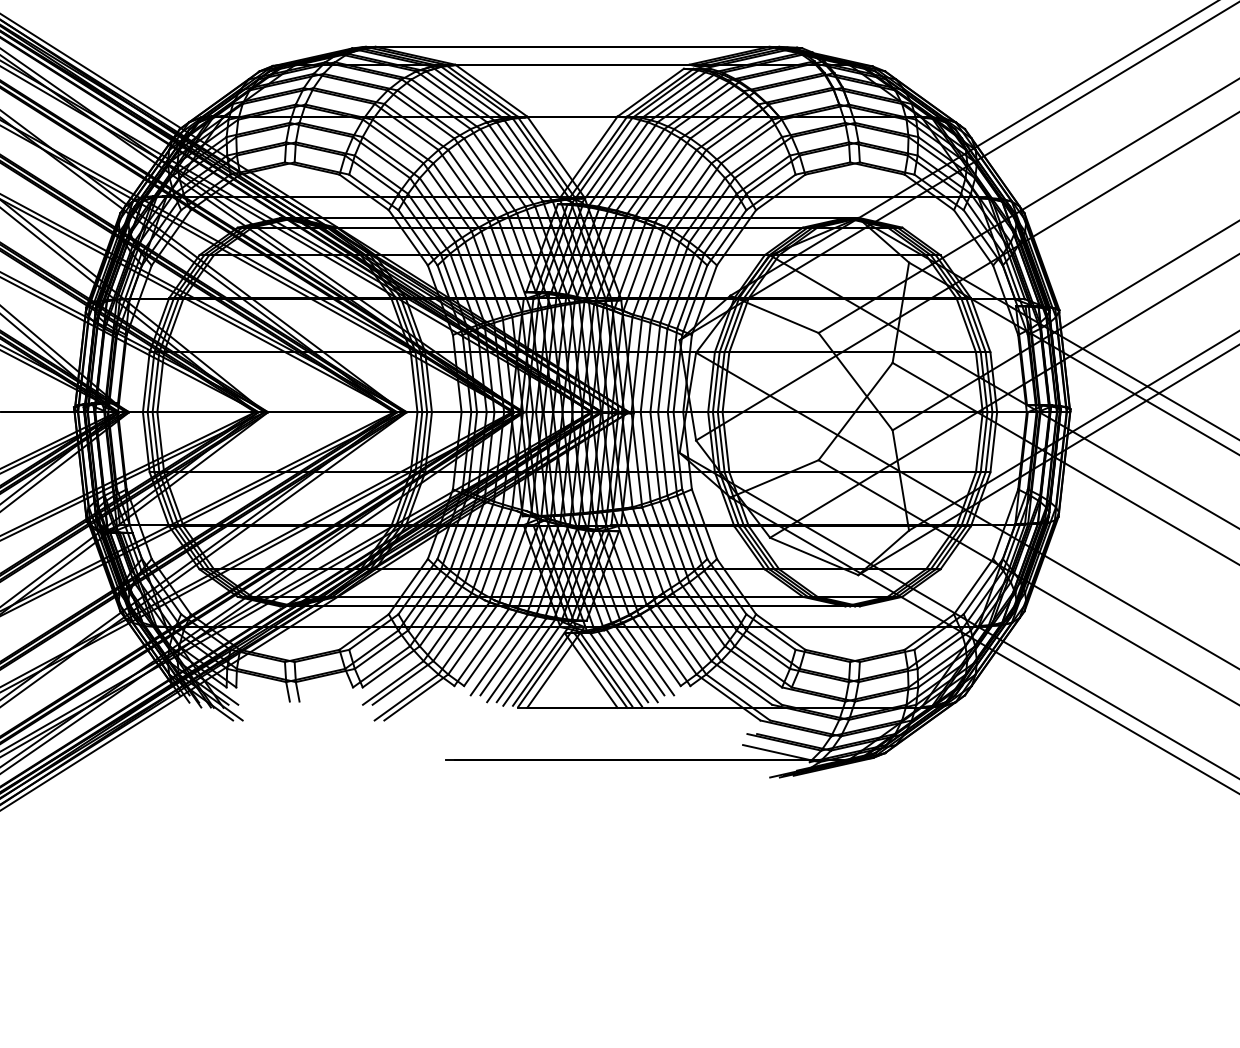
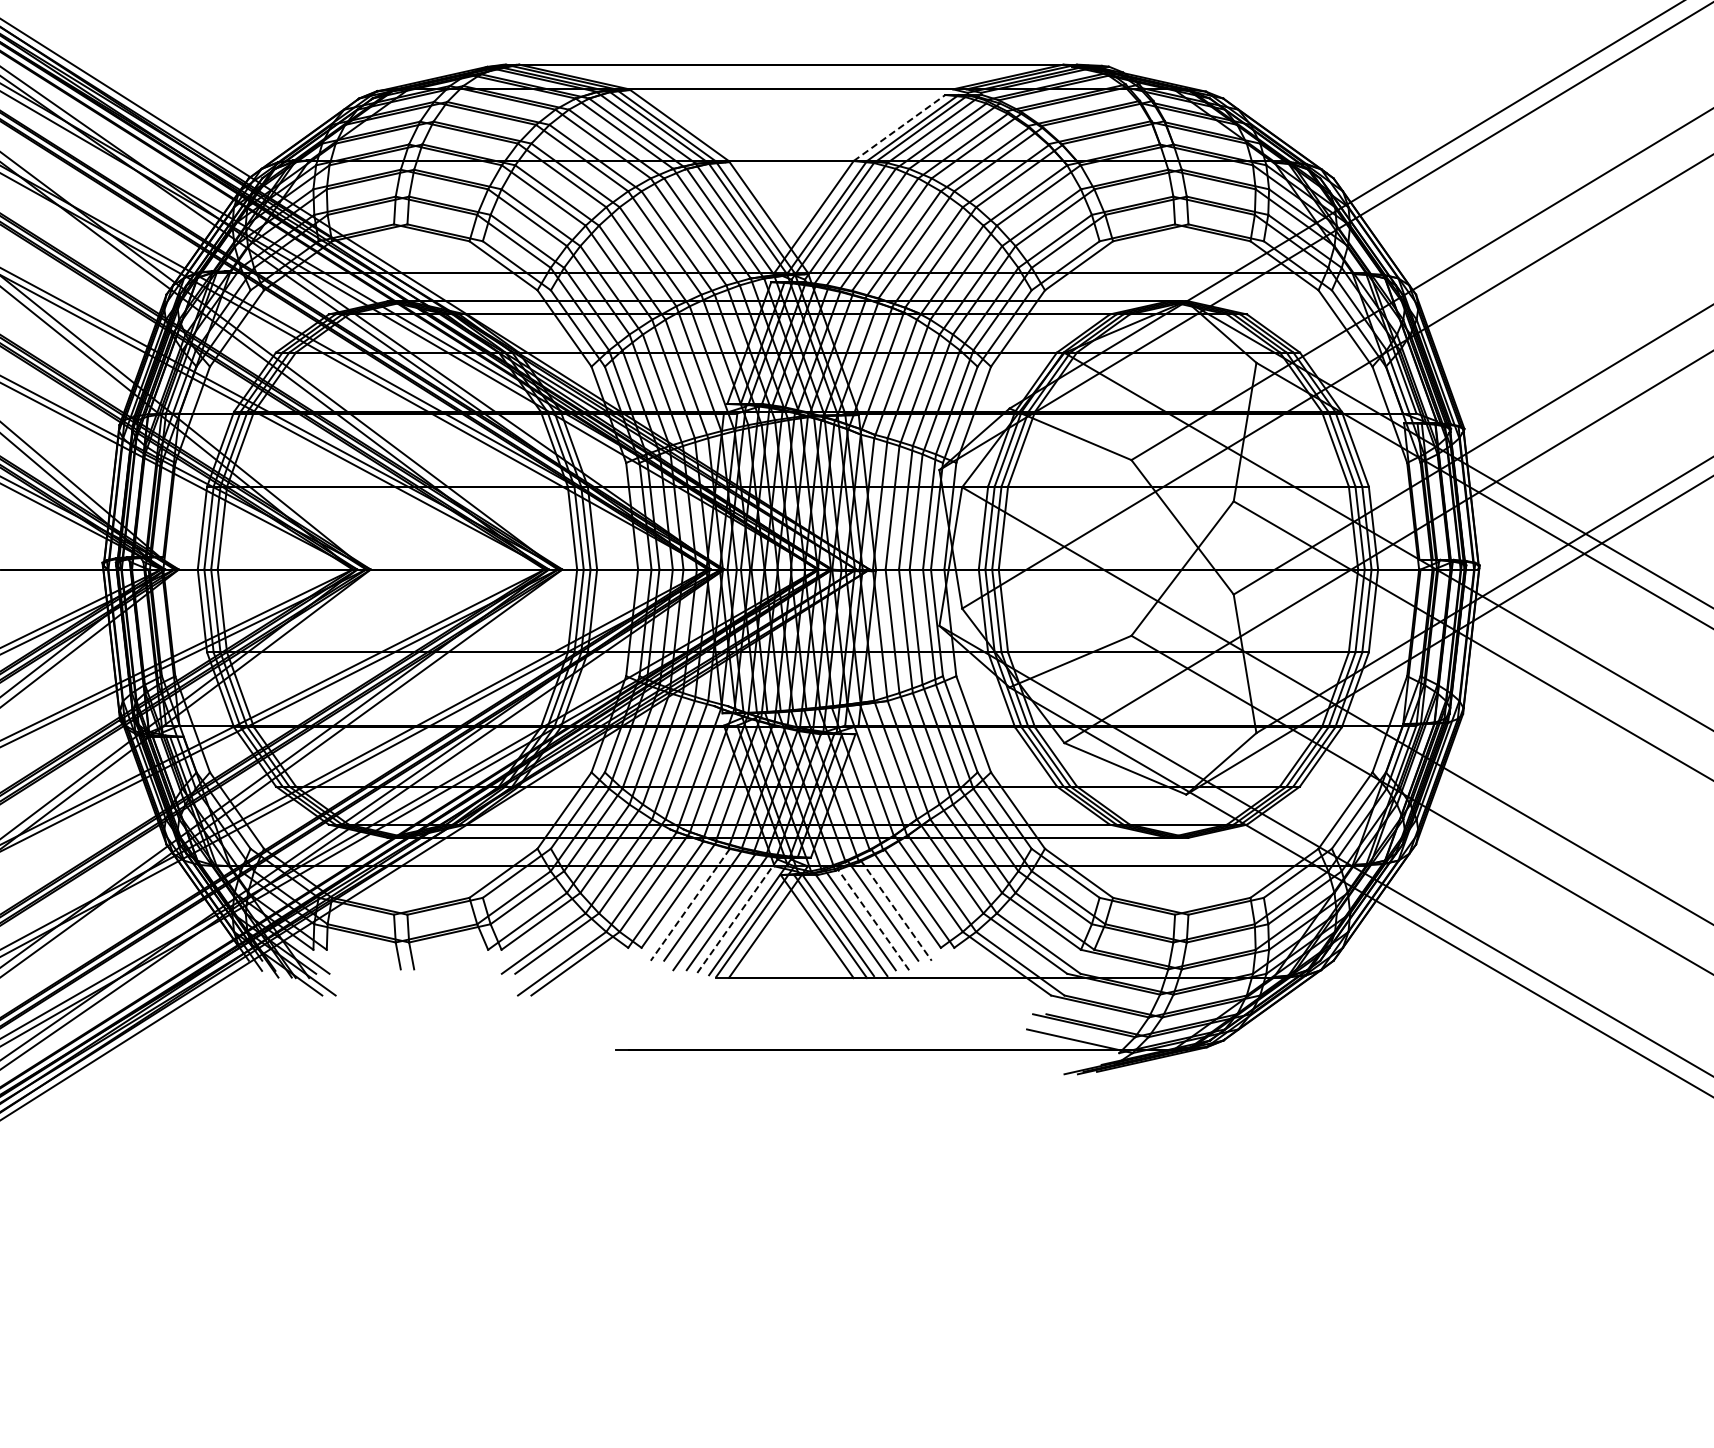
line: (650, 93) -> (899, 128), solid -> dashed
line: (499, 655) -> (690, 905), solid -> dashed
line: (648, 658) -> (896, 910), solid -> dashed
line: (532, 664) -> (736, 917), solid -> dashed
line: (631, 664) -> (872, 918), solid -> dashed

